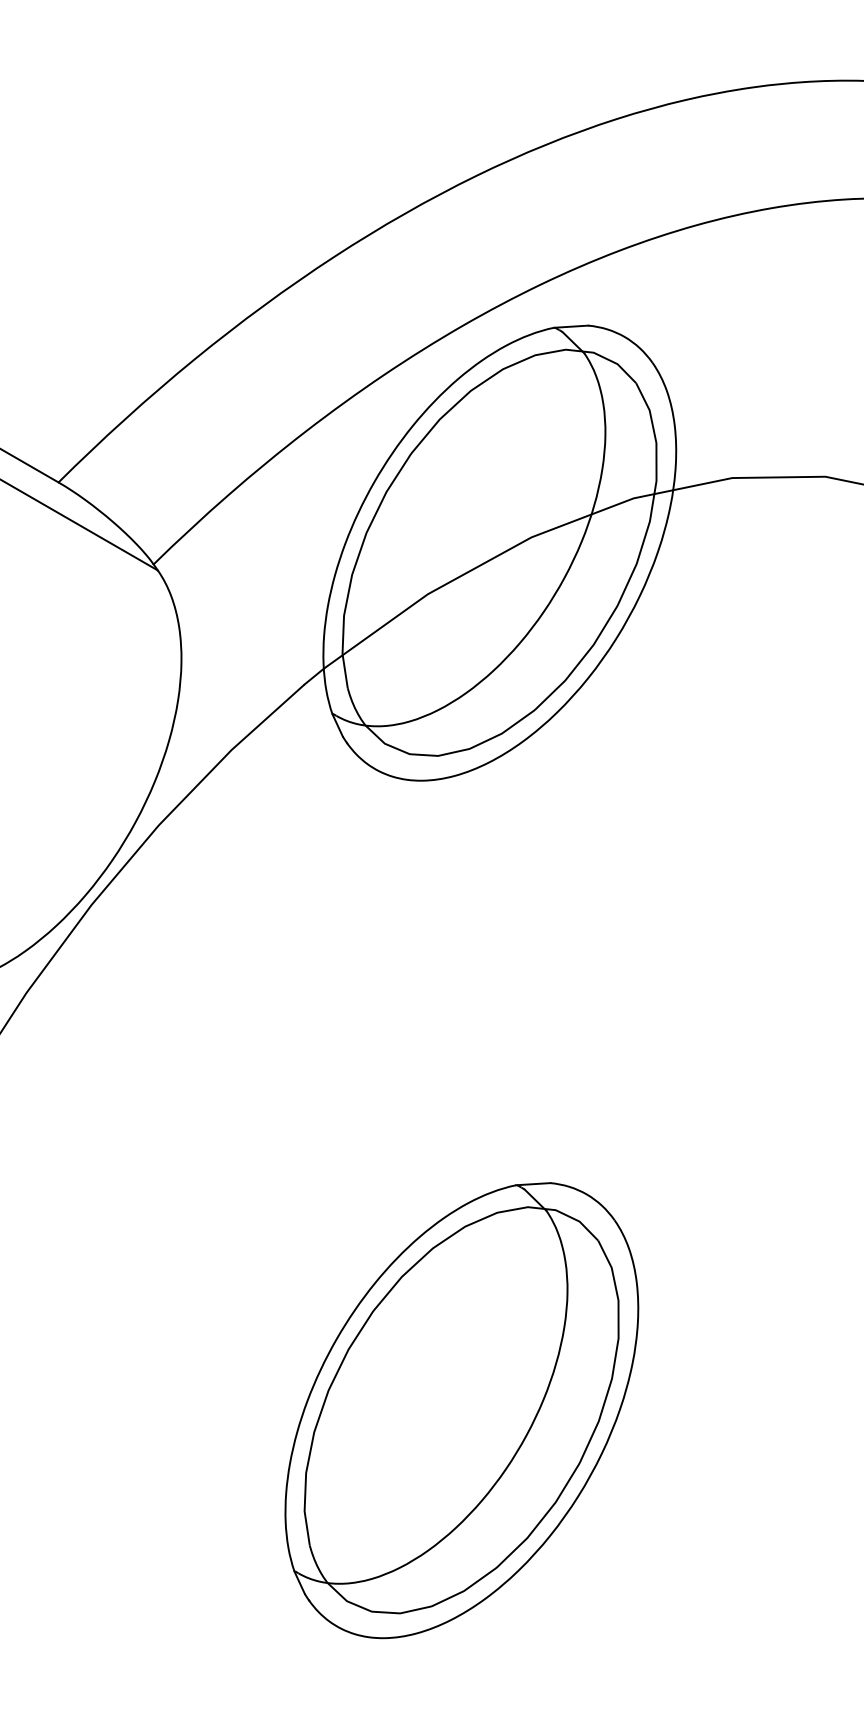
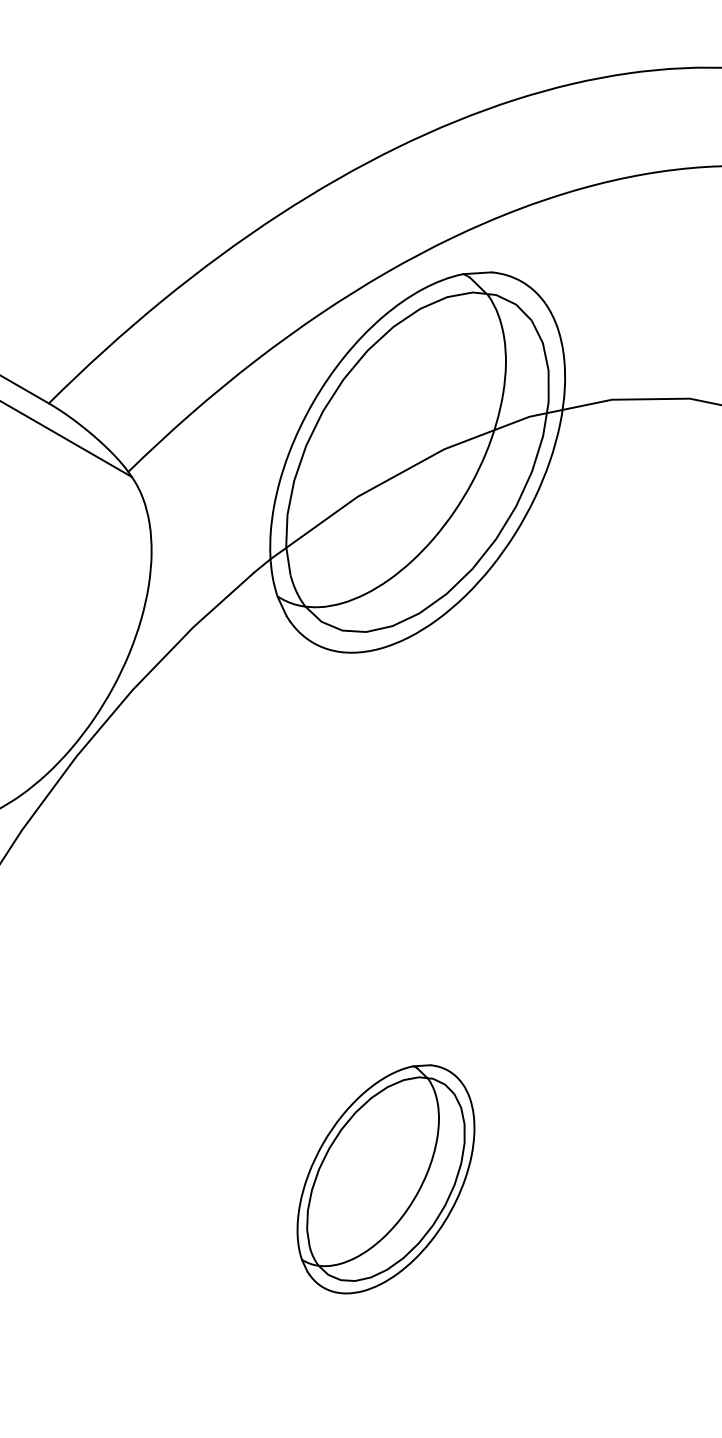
part: (461, 1410) -> (385, 1179), size x0.6

